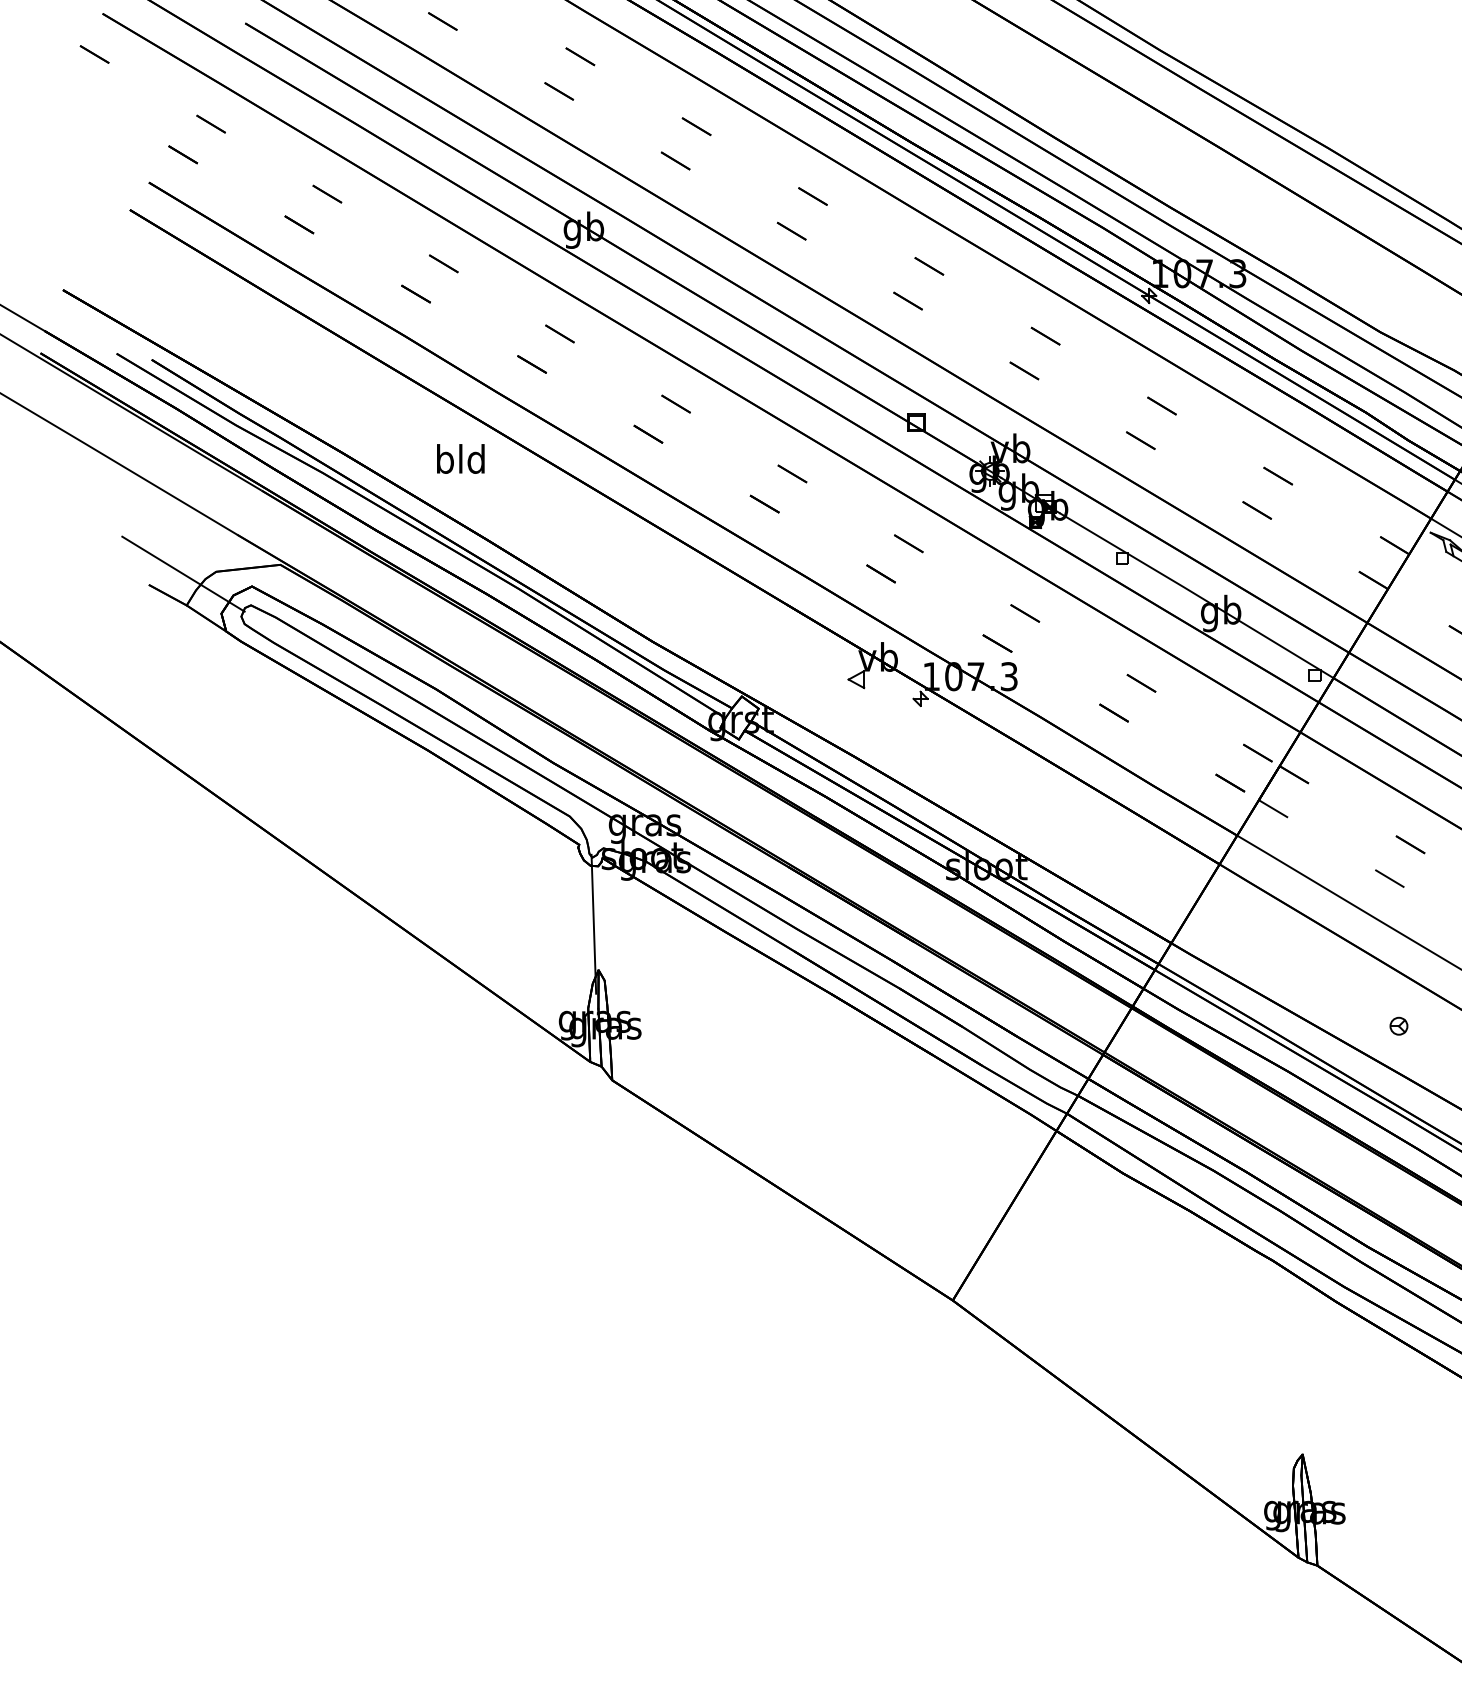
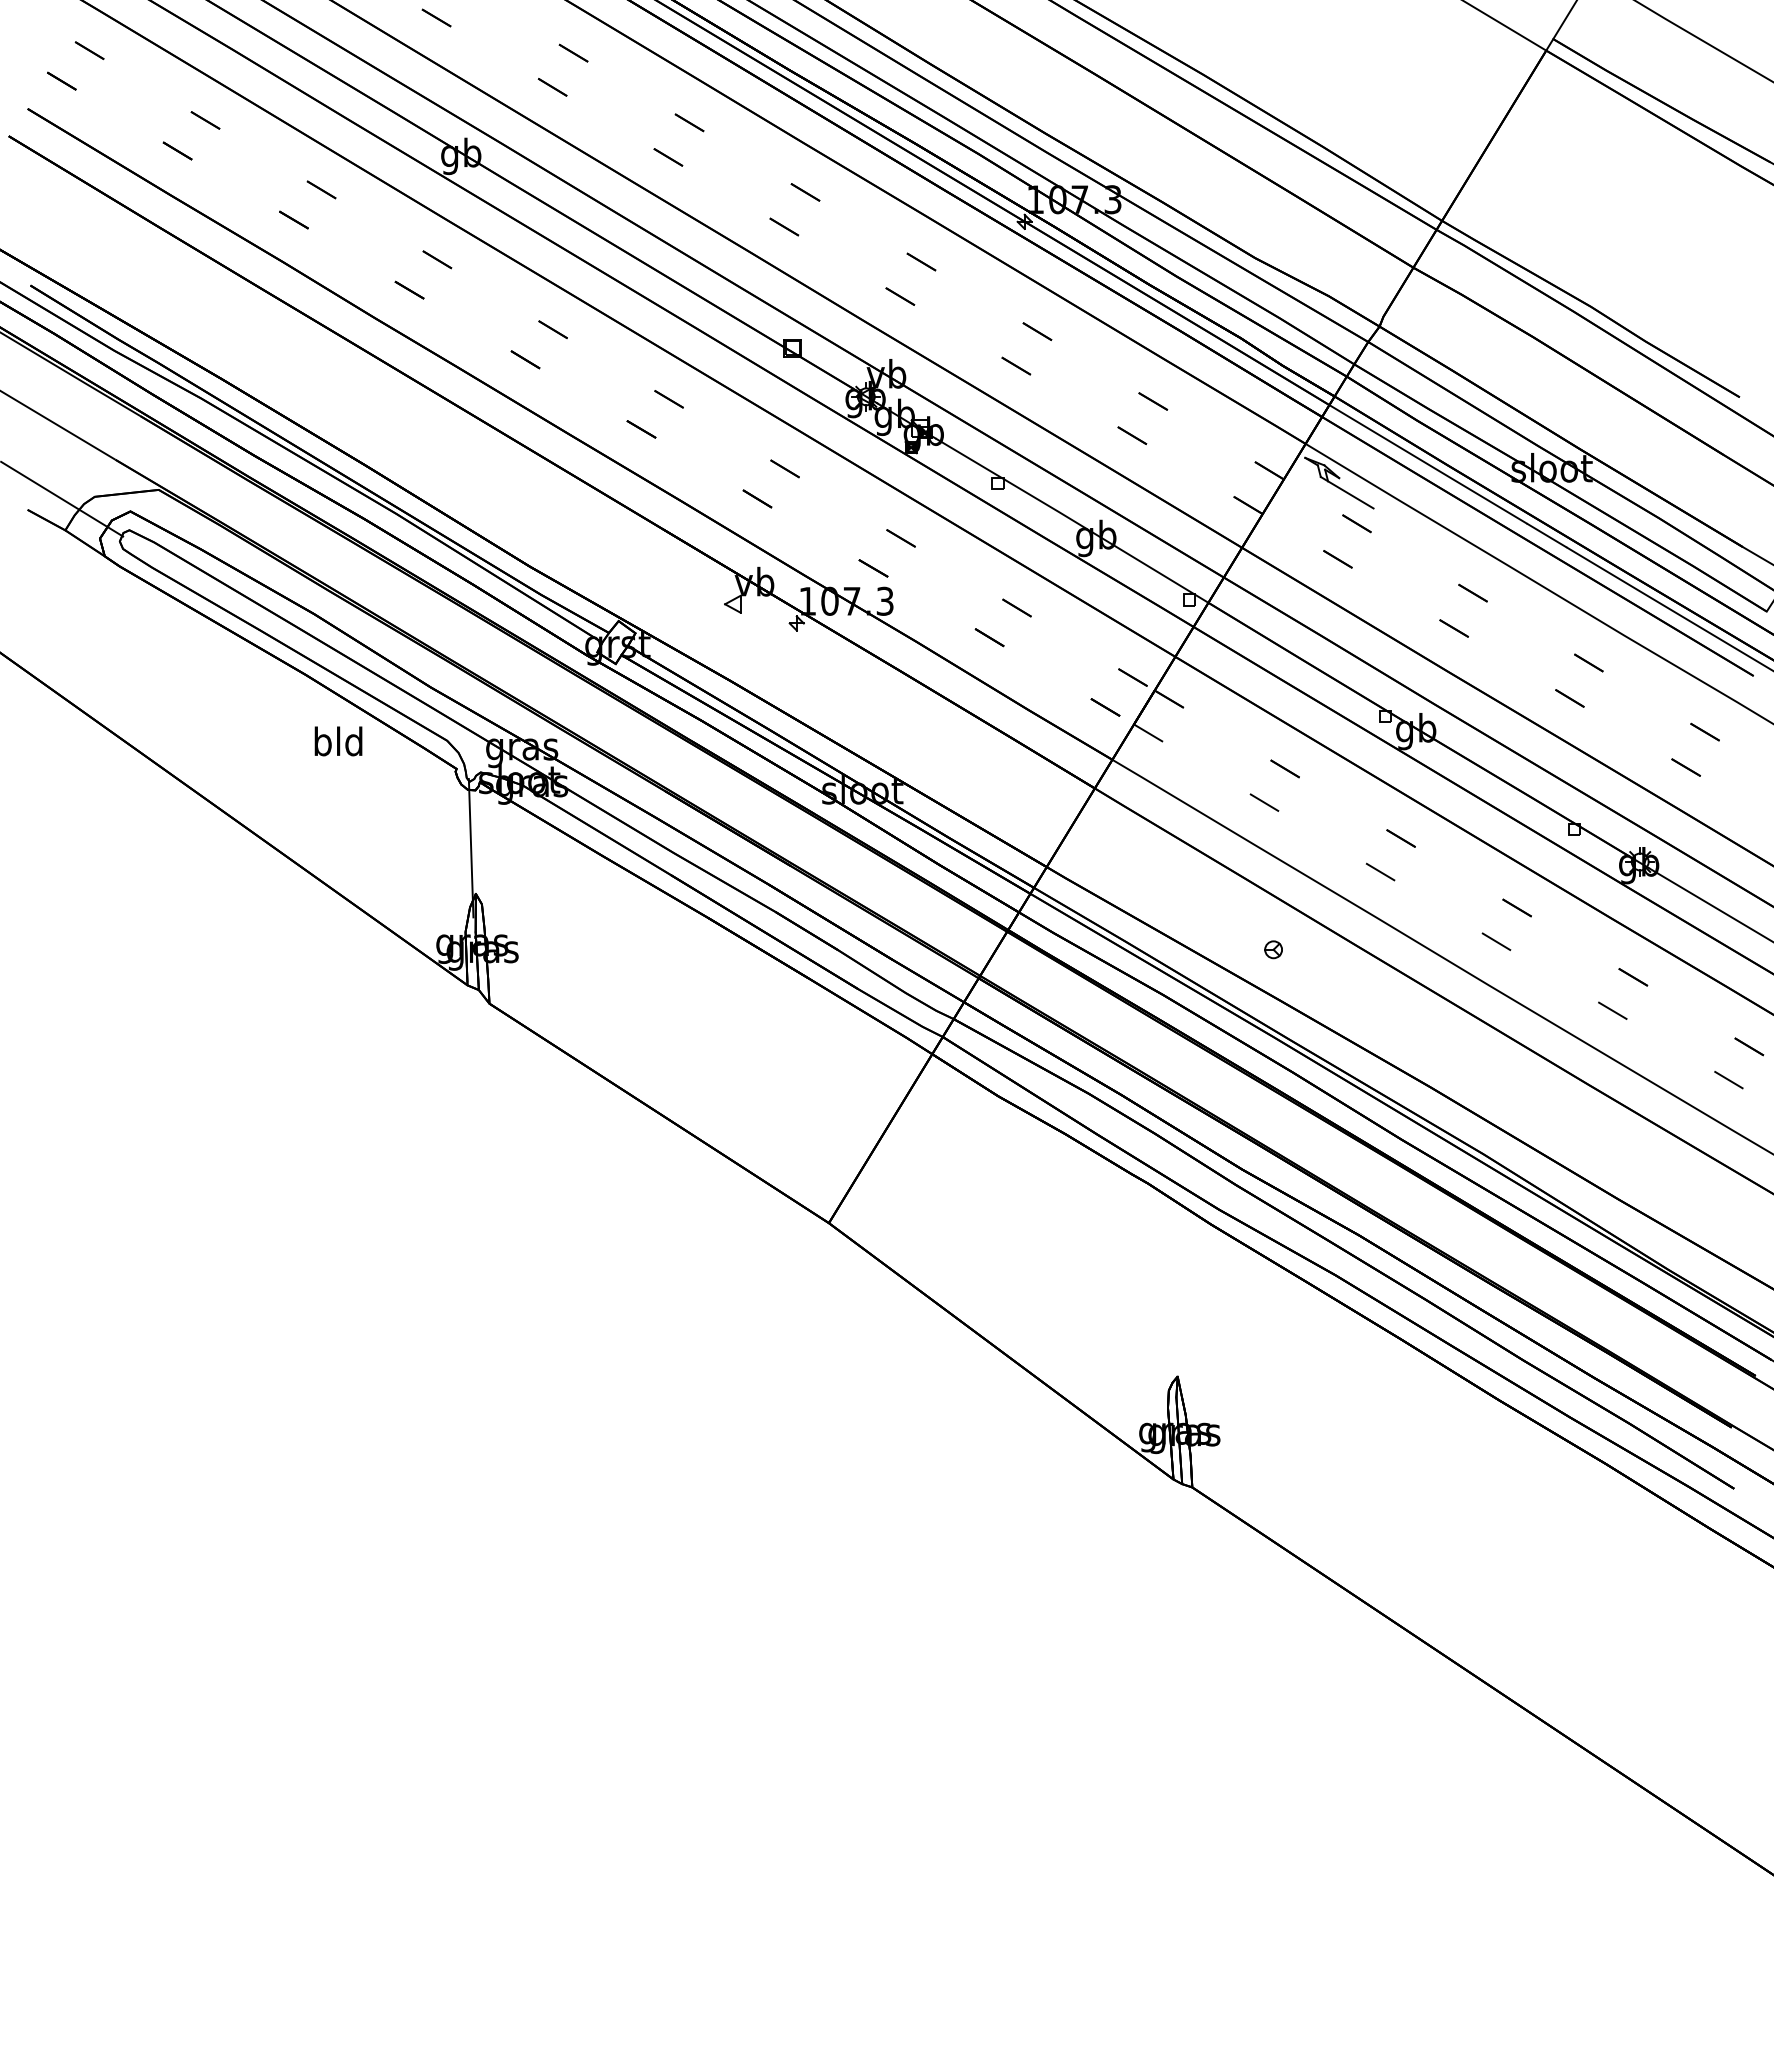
text: (460, 459) -> (338, 741), moved

